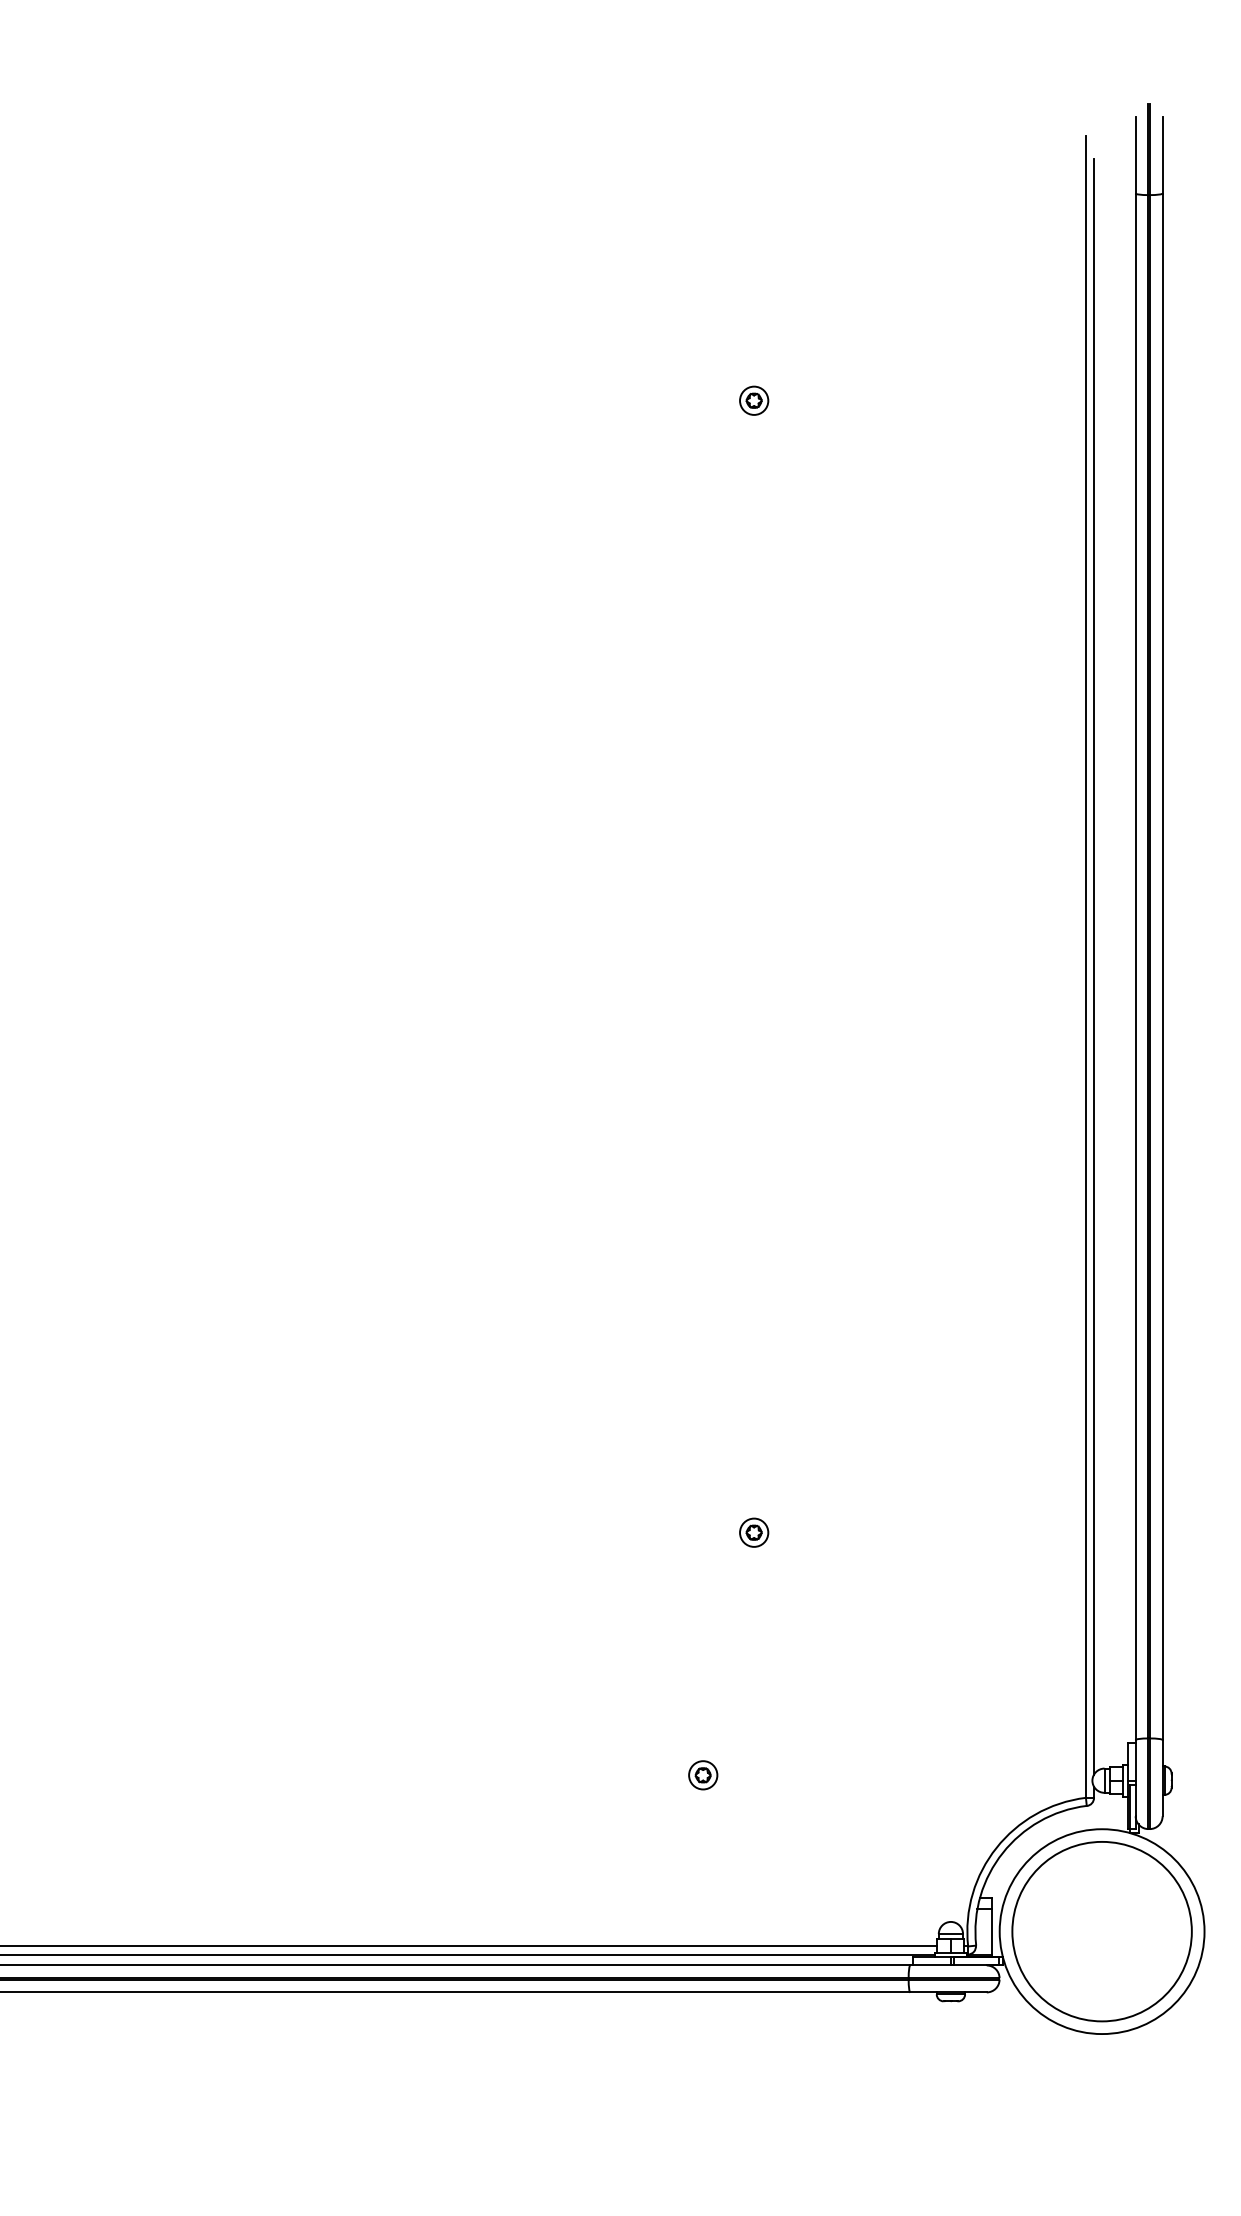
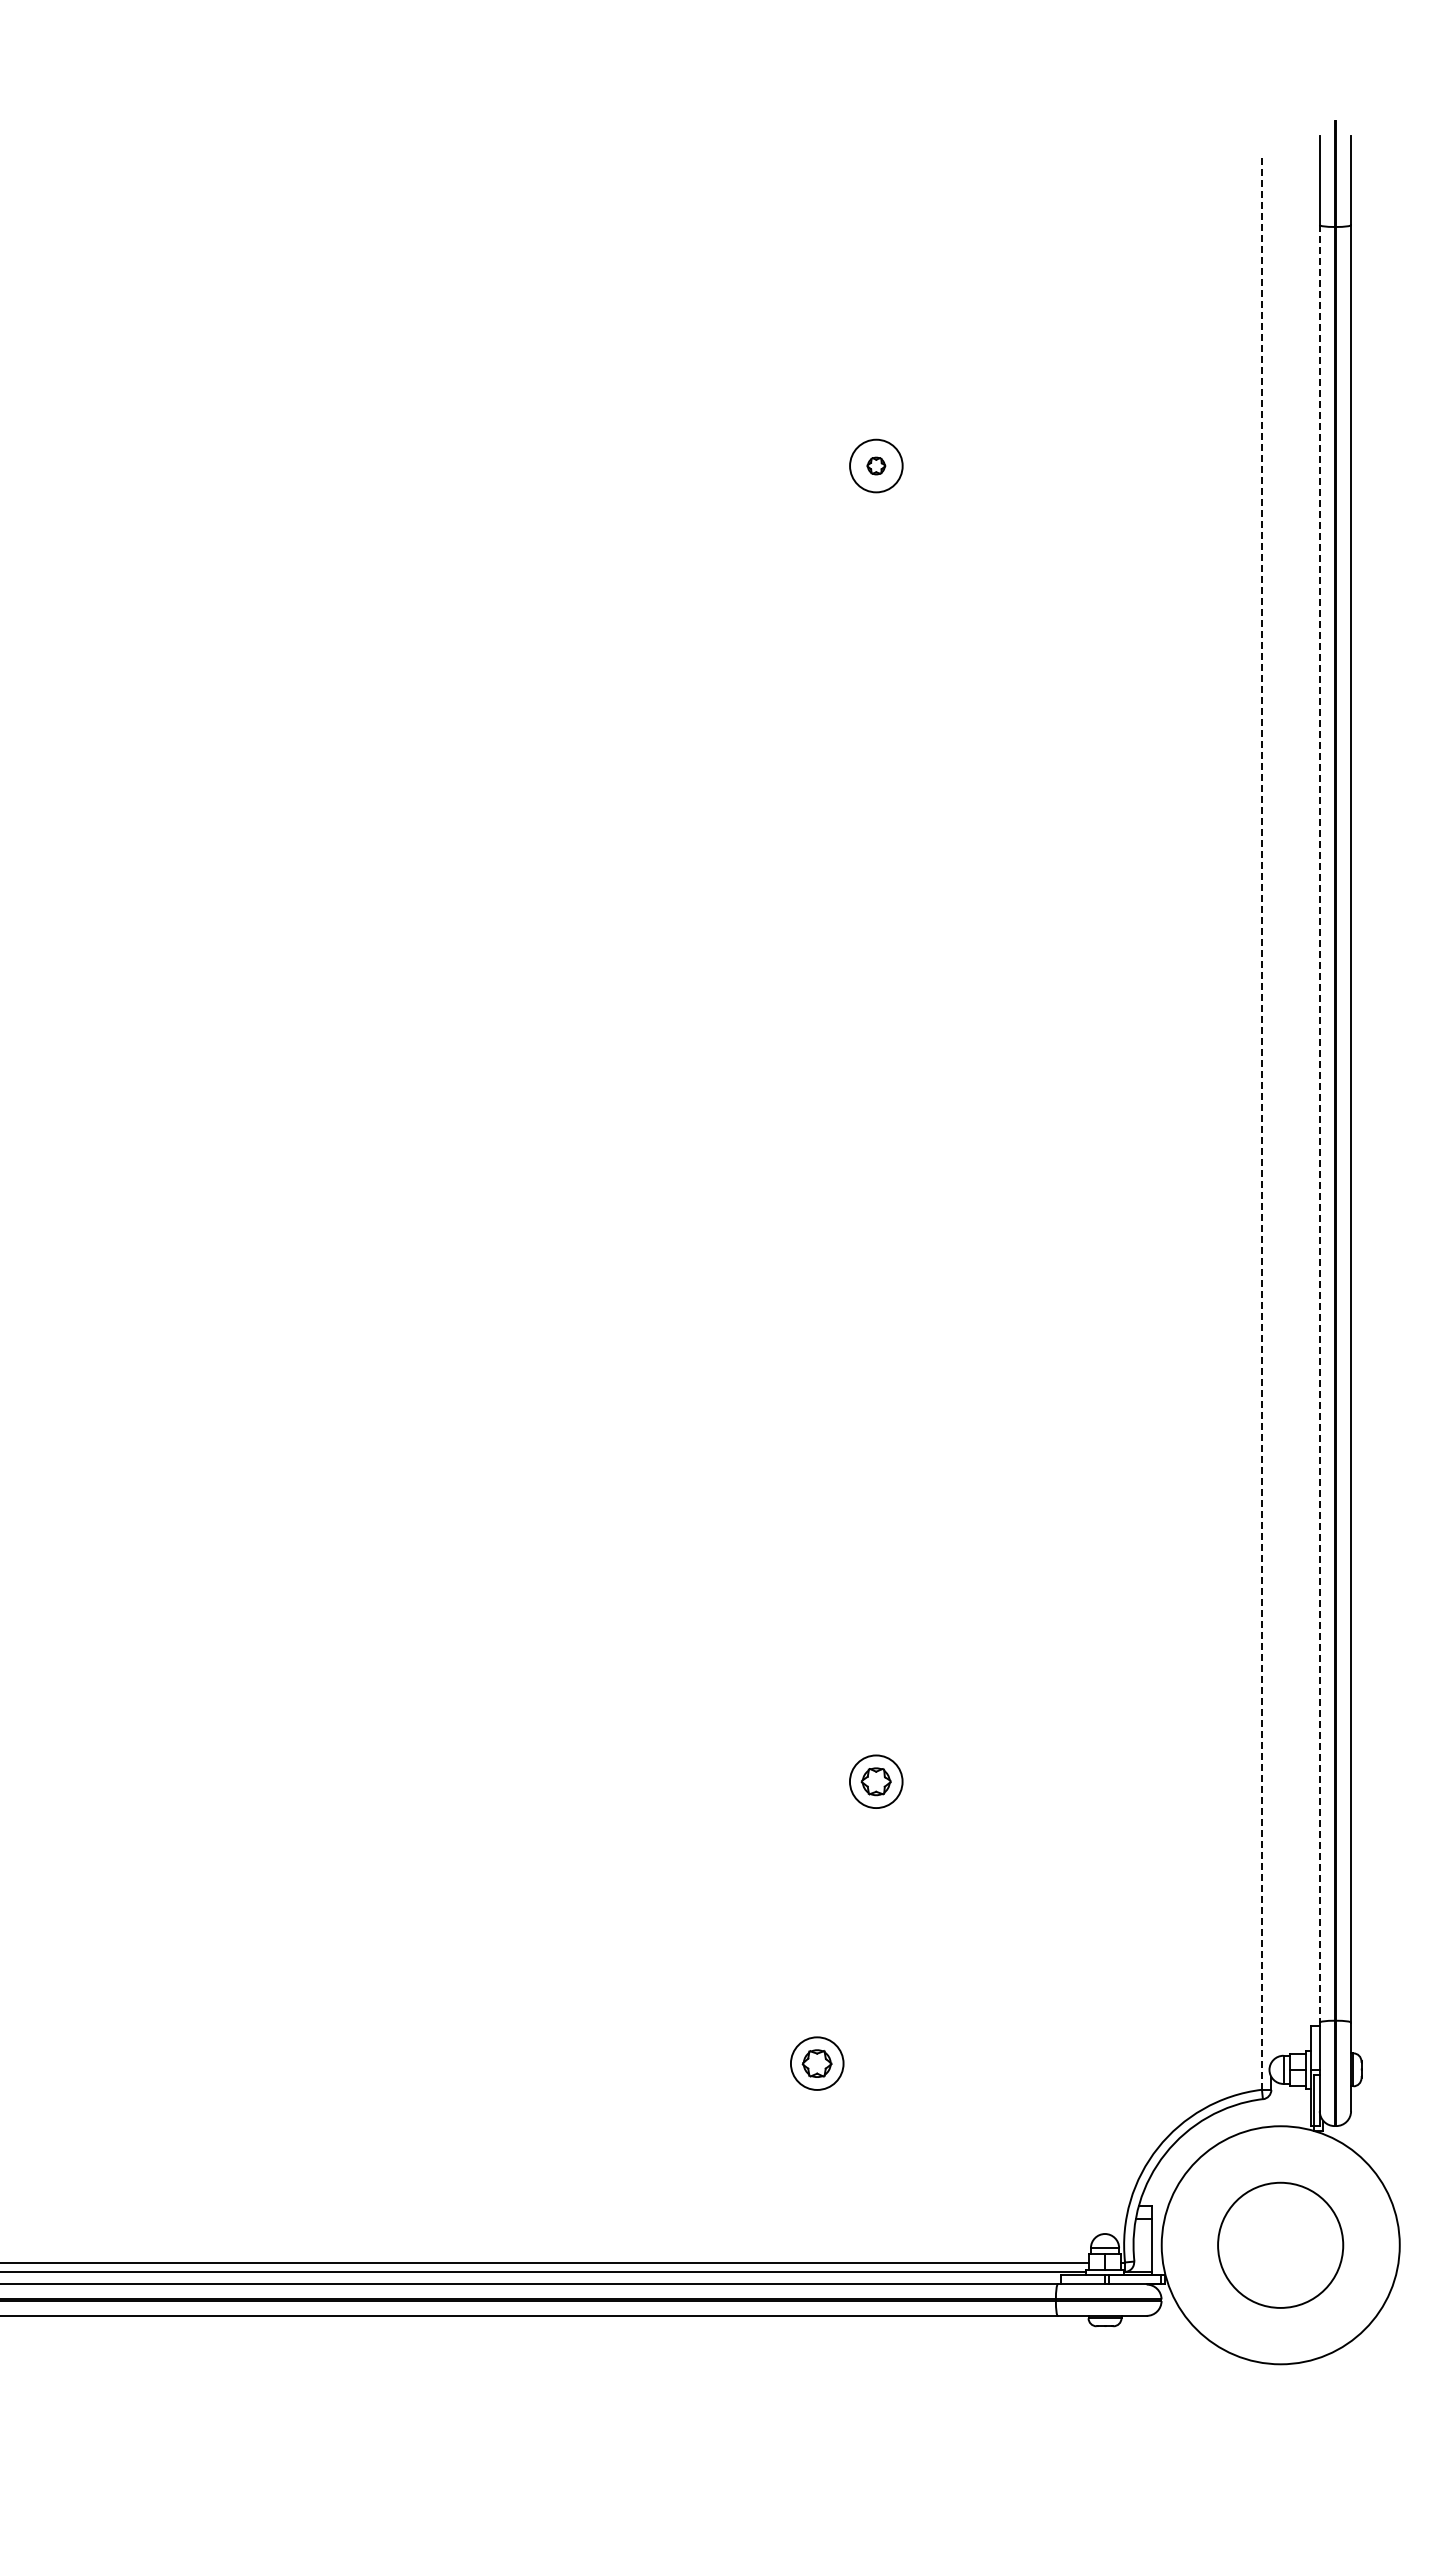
circle: (753, 400) -> (875, 465), size x1.6
line: (1094, 966) -> (1271, 1123), removed
line: (1135, 966) -> (1319, 1123), solid -> dashed
line: (1085, 967) -> (1261, 1124), solid -> dashed
part: (754, 1532) -> (876, 1781), size x1.6
part: (702, 1775) -> (816, 2063), size x1.6
circle: (1101, 1931) -> (1280, 2245), size x0.6

